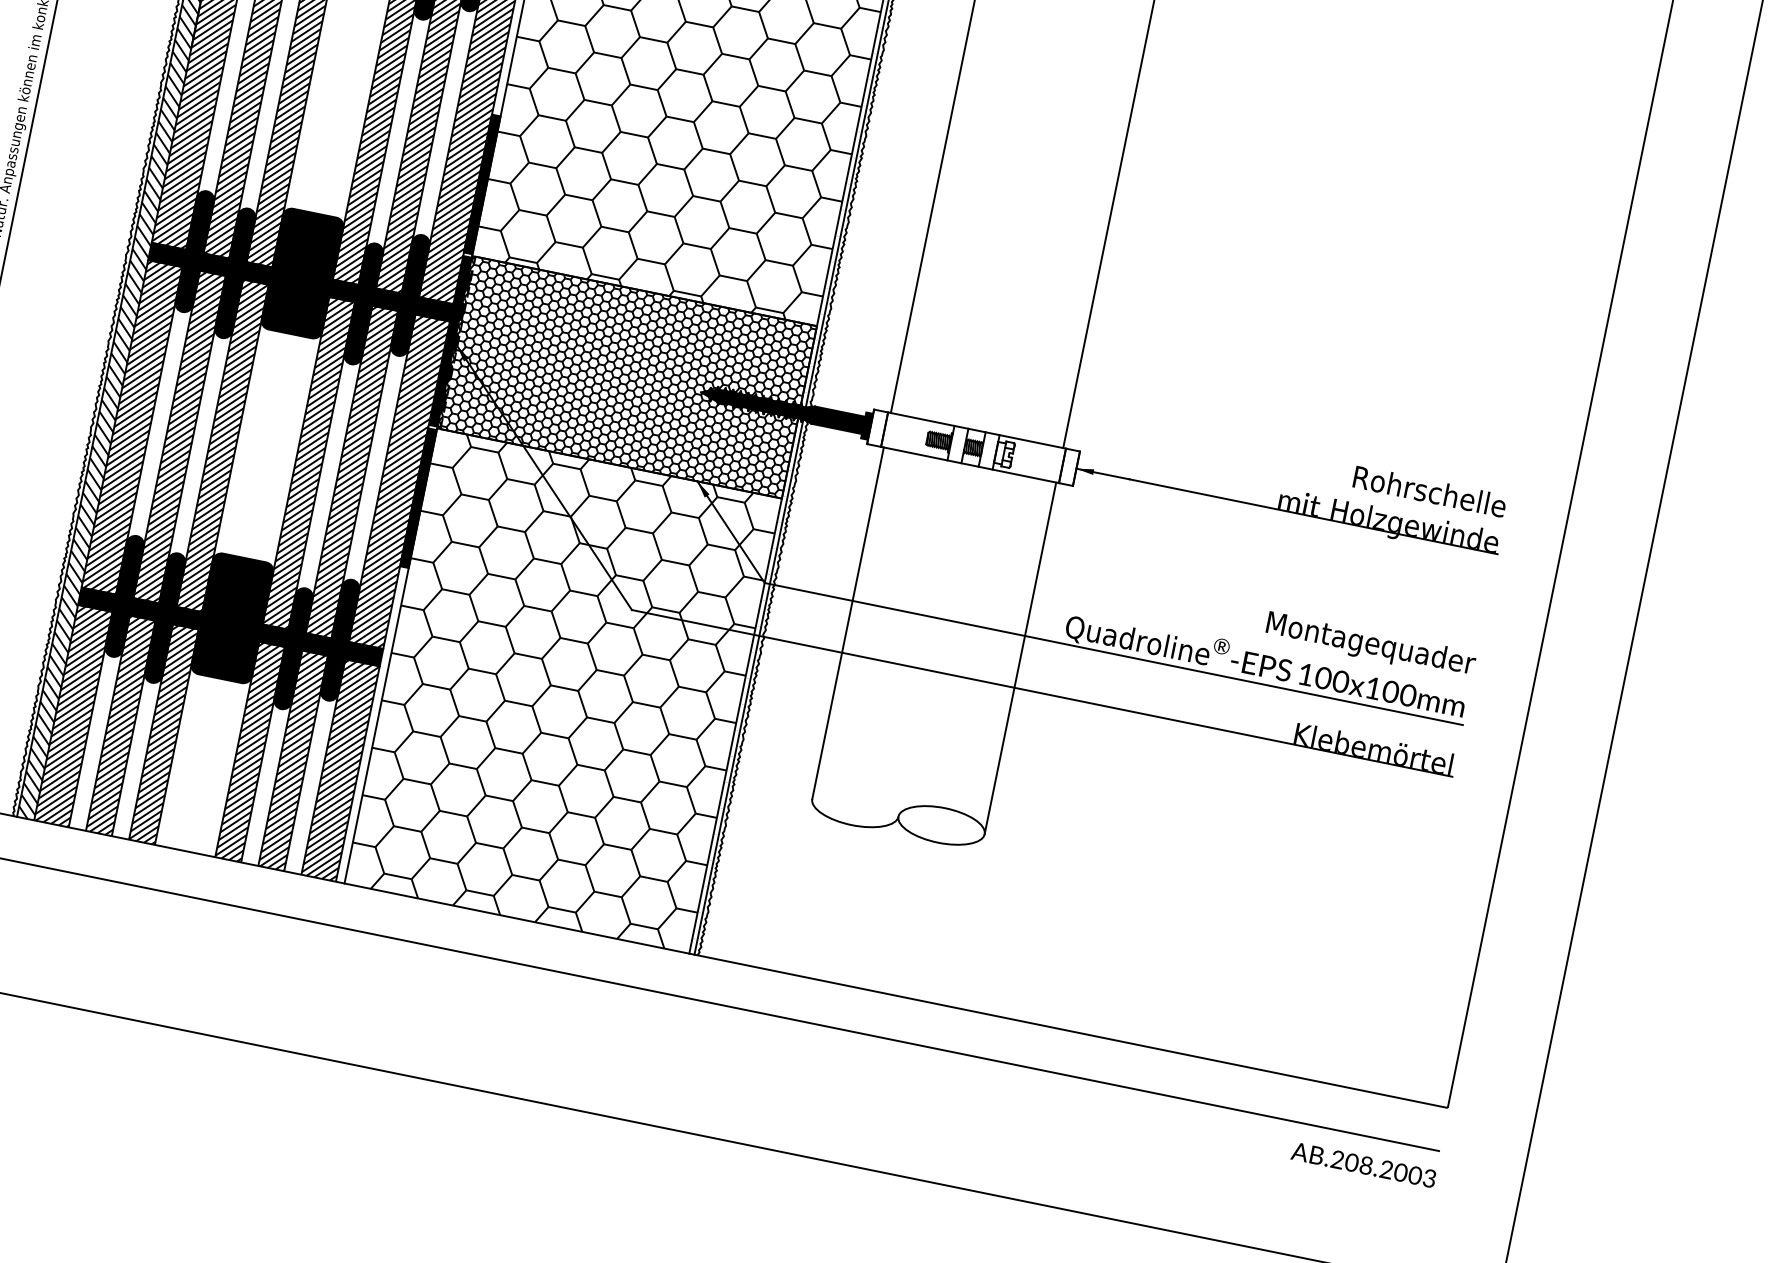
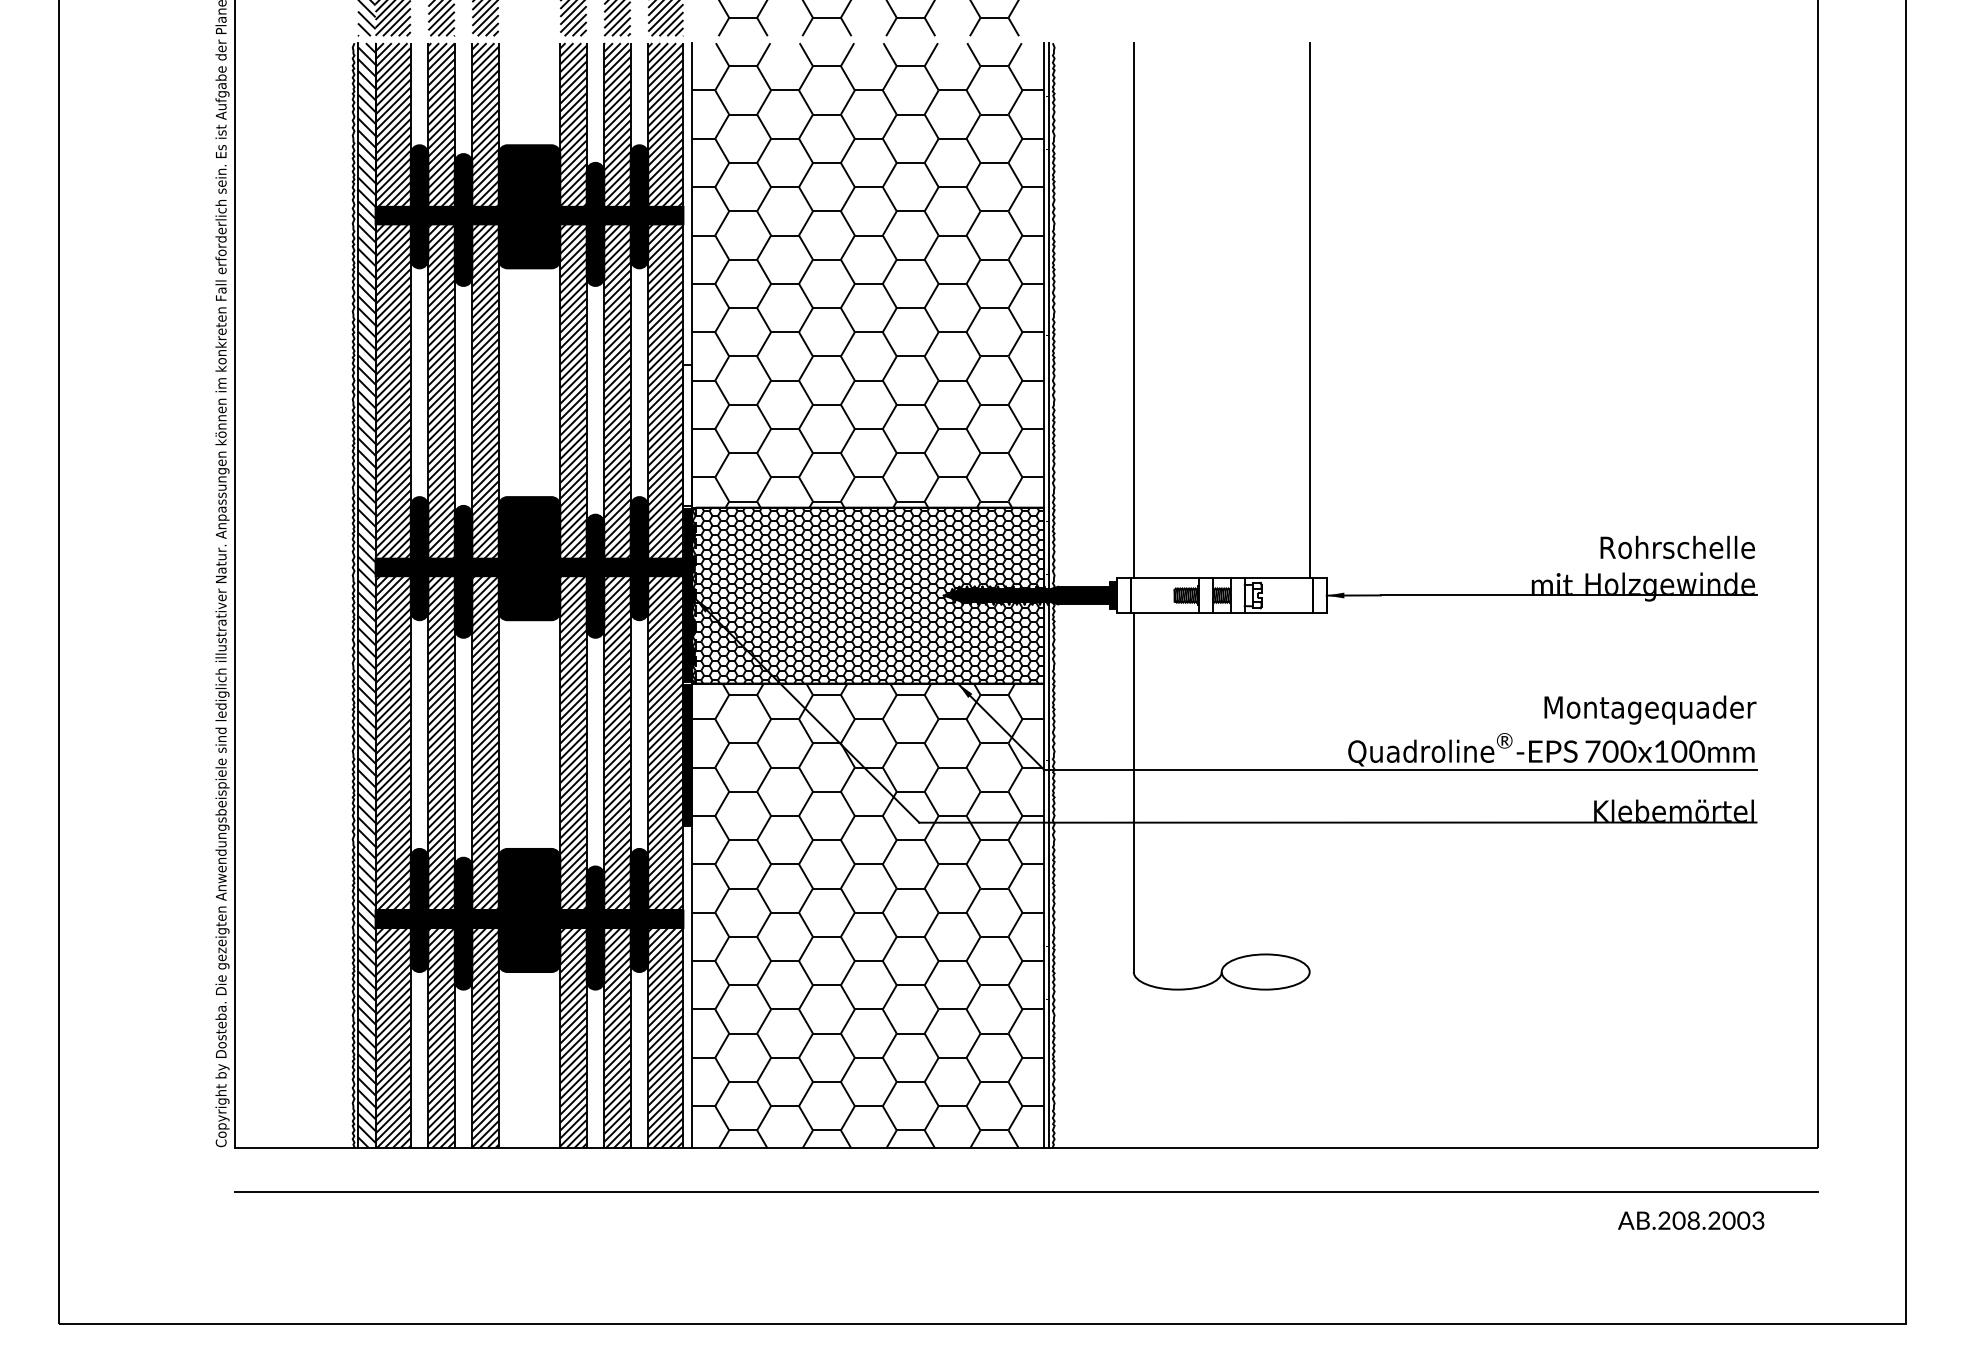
fill: (481, 184) -> (687, 435), removed
line: (1020, 658) -> (1309, 792), removed
text: (1305, 674) -> (1592, 751), 100x100mm -> 700x100mm
text: (1364, 1164) -> (1691, 1220), moved

